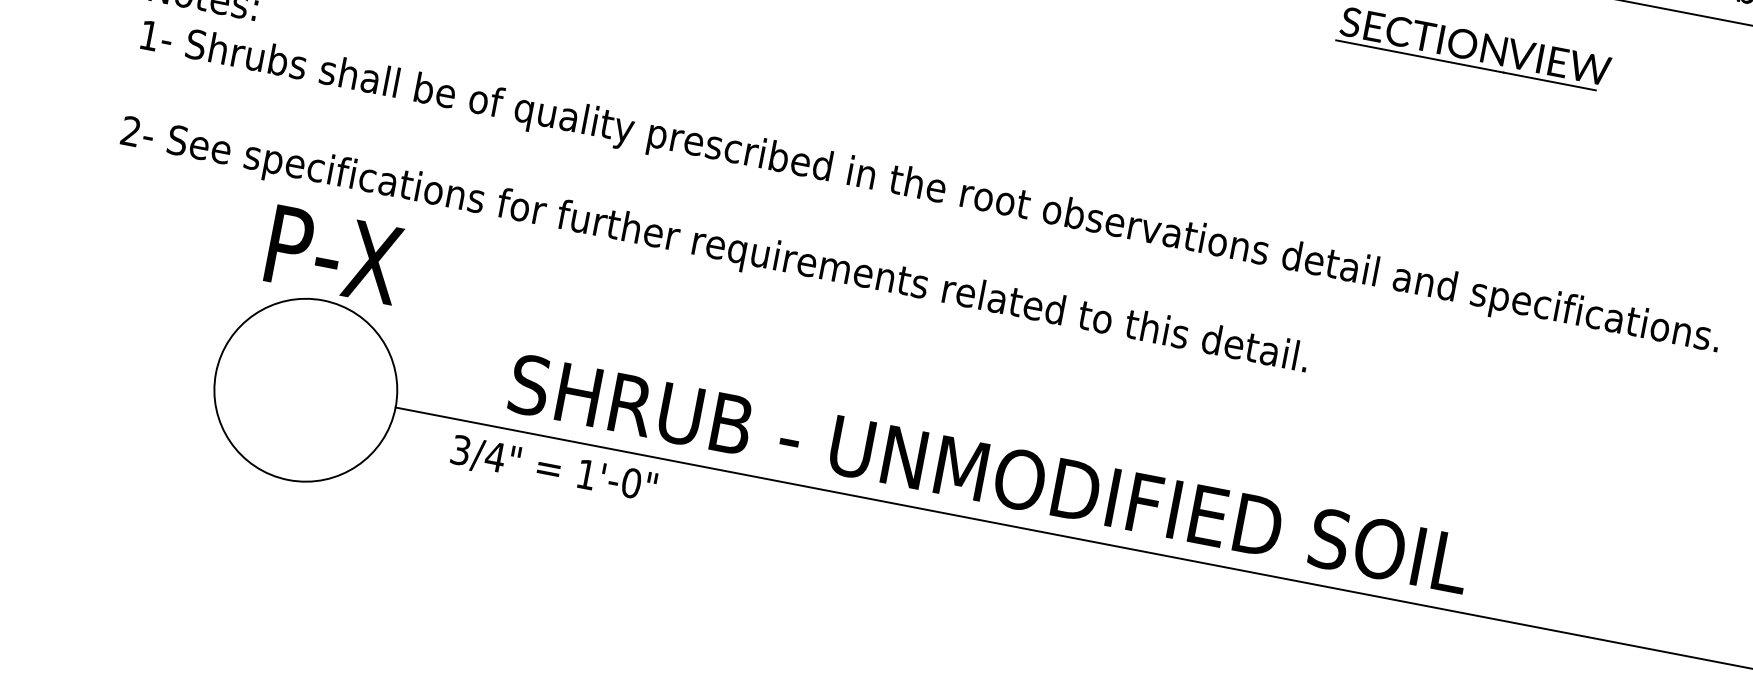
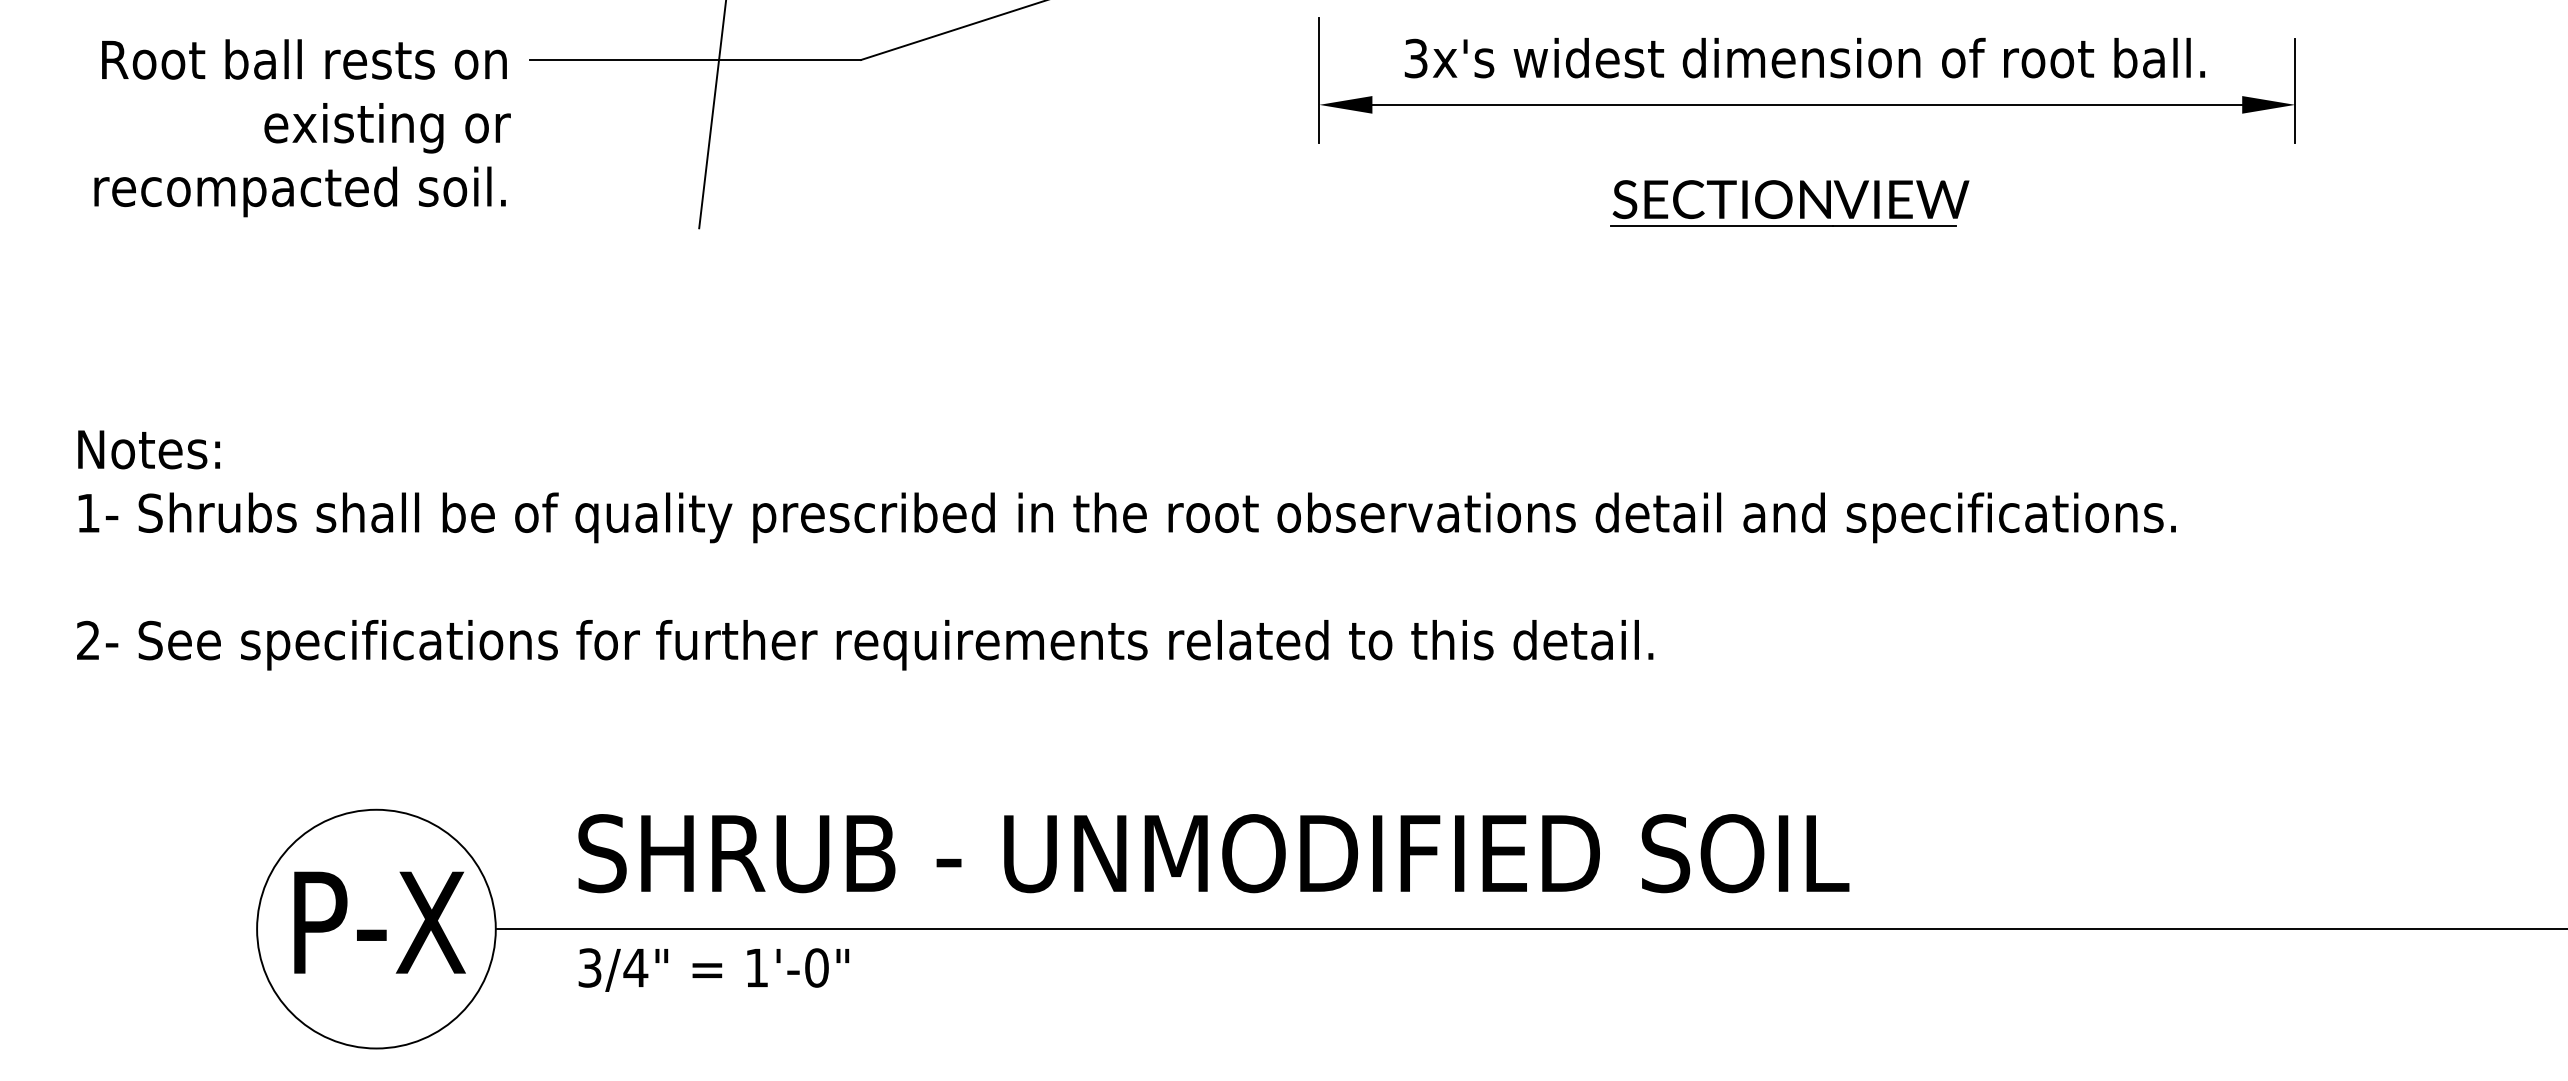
text: (334, 254) -> (379, 922), moved
text: (989, 473) -> (1213, 853), moved

